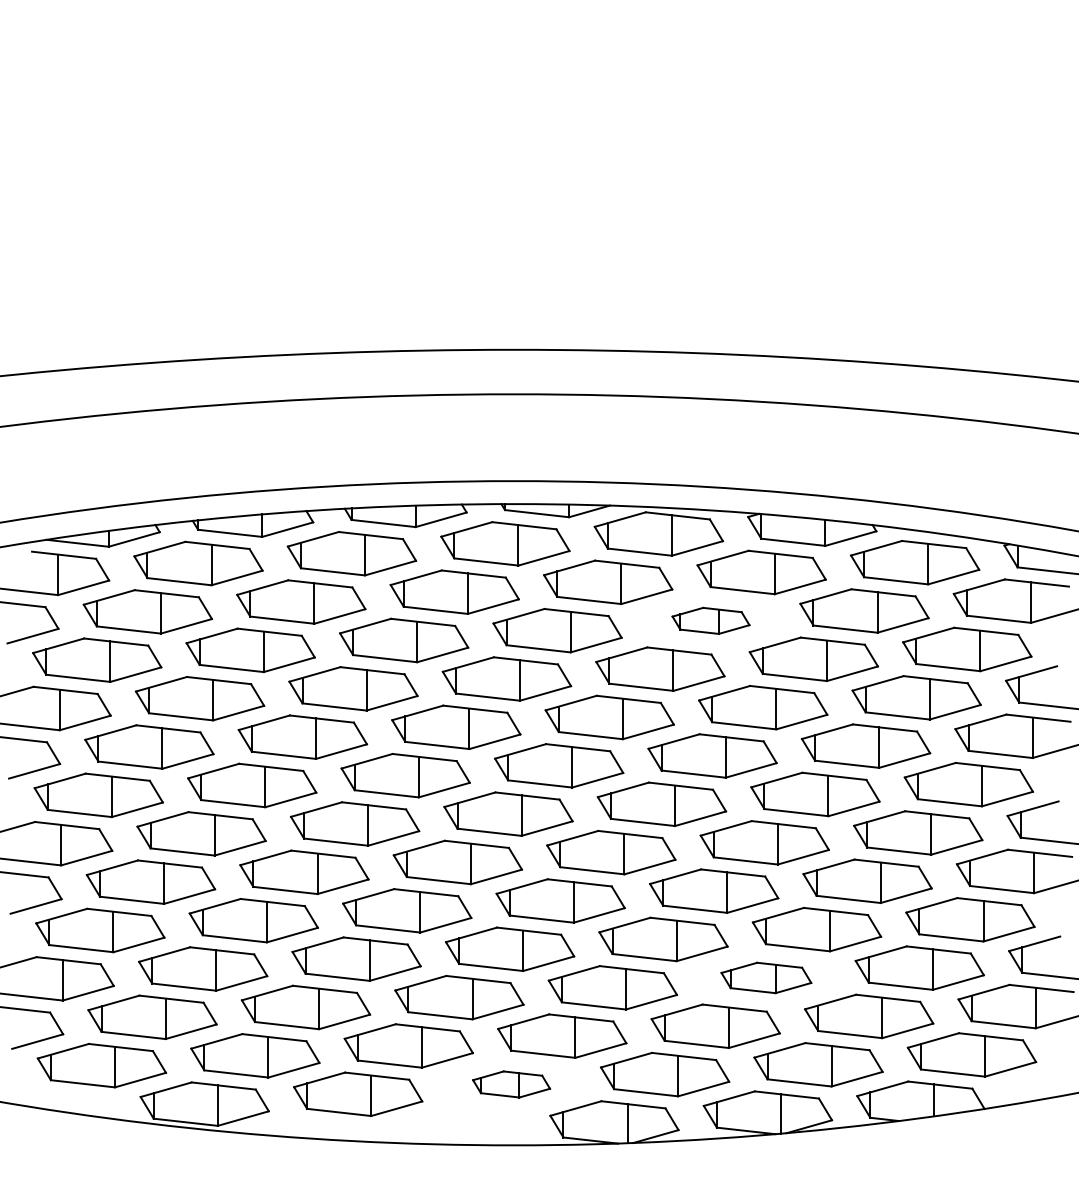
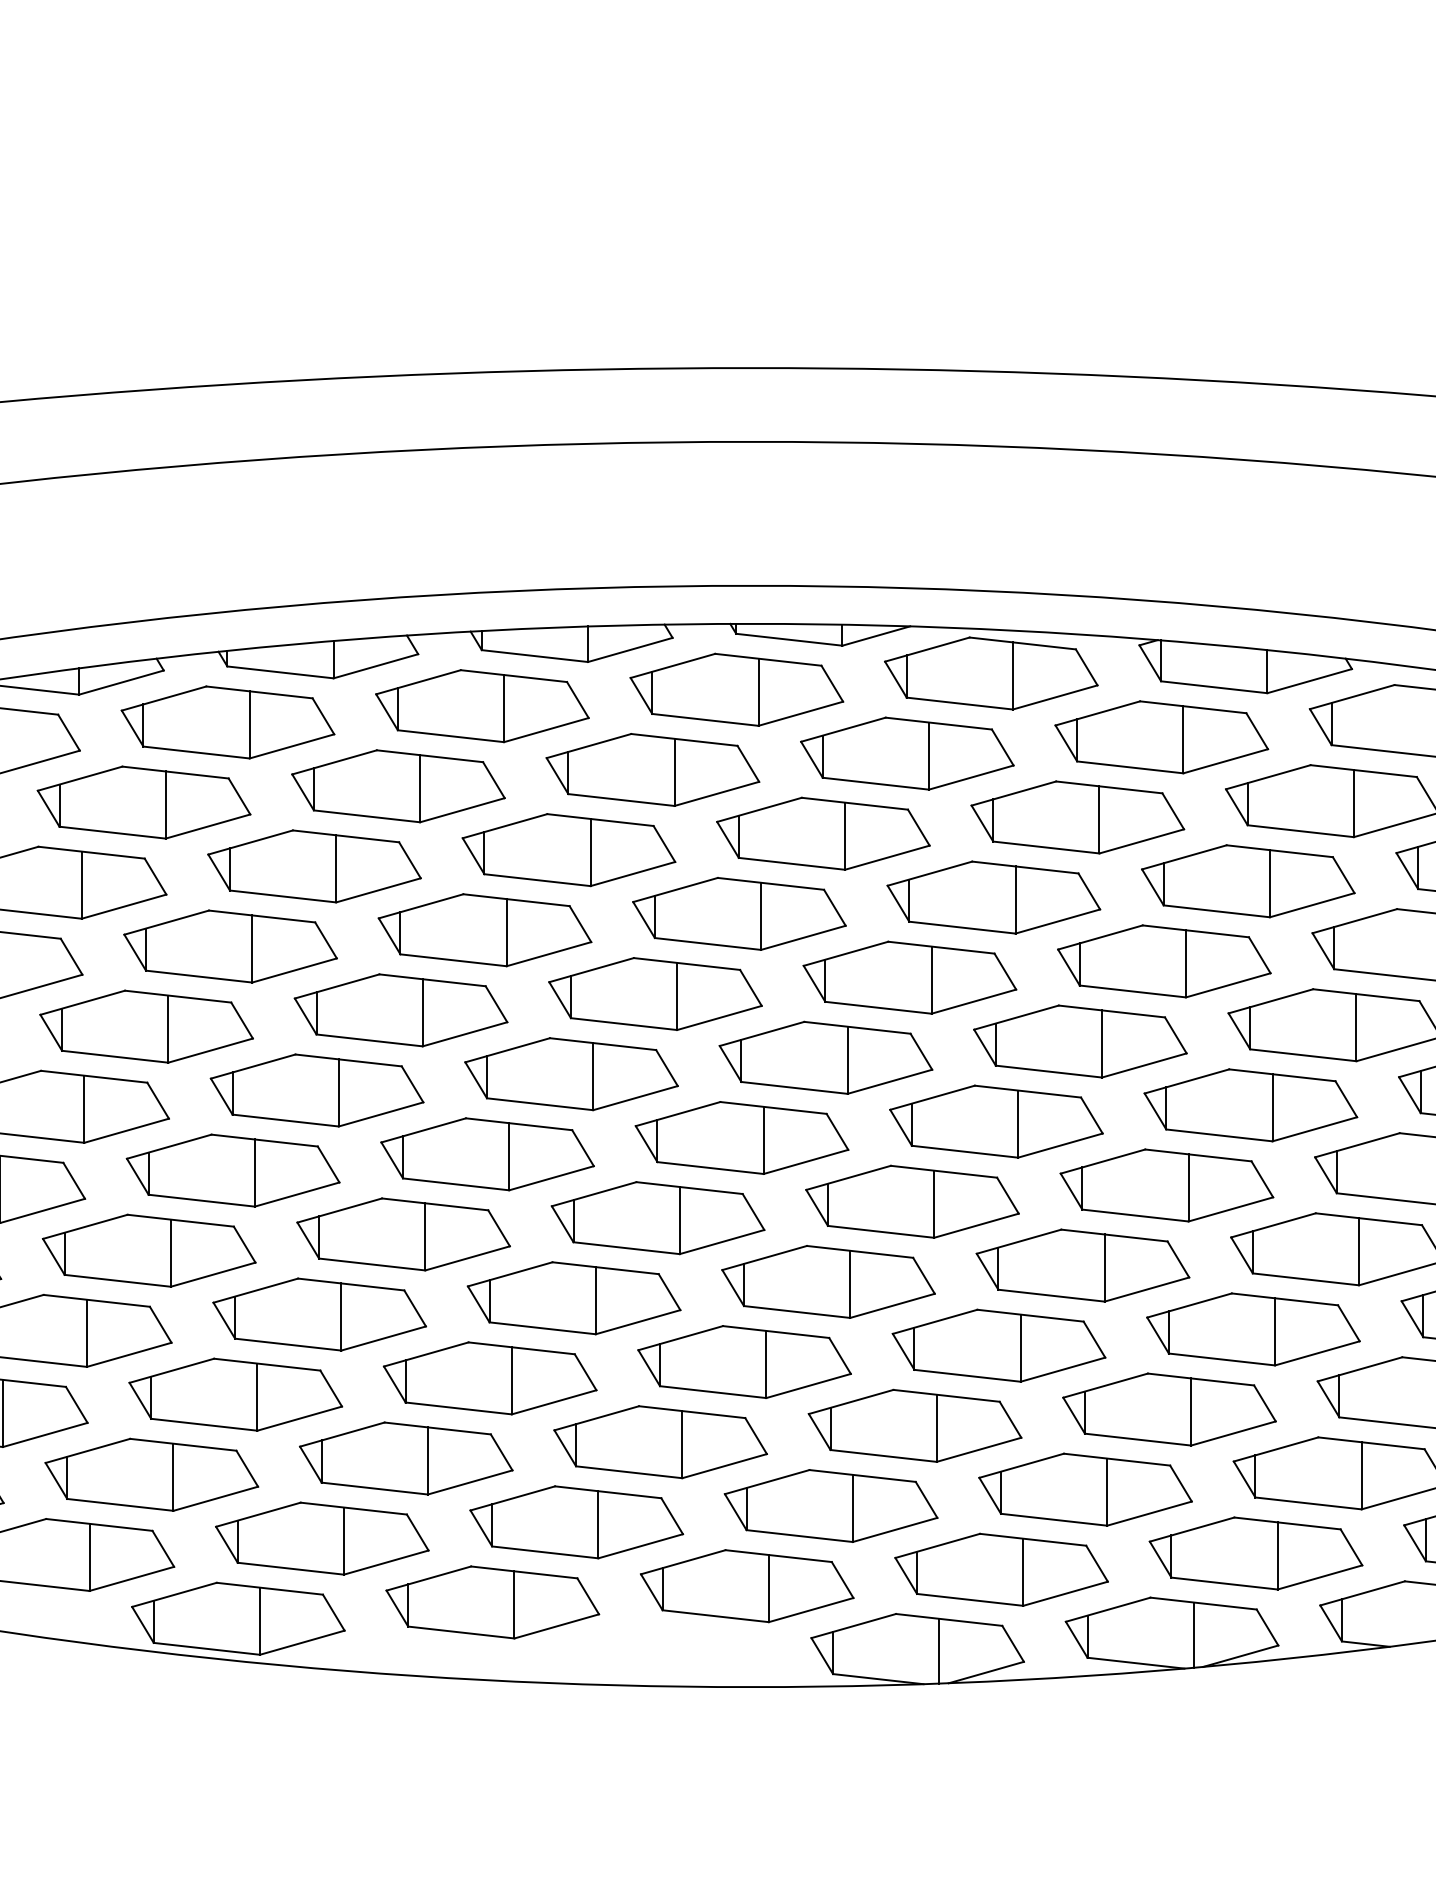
part: (710, 620) -> (1076, 816), size x1.67
part: (766, 977) -> (1169, 1408), size x1.43
part: (511, 1084) -> (746, 1586), size x1.67

